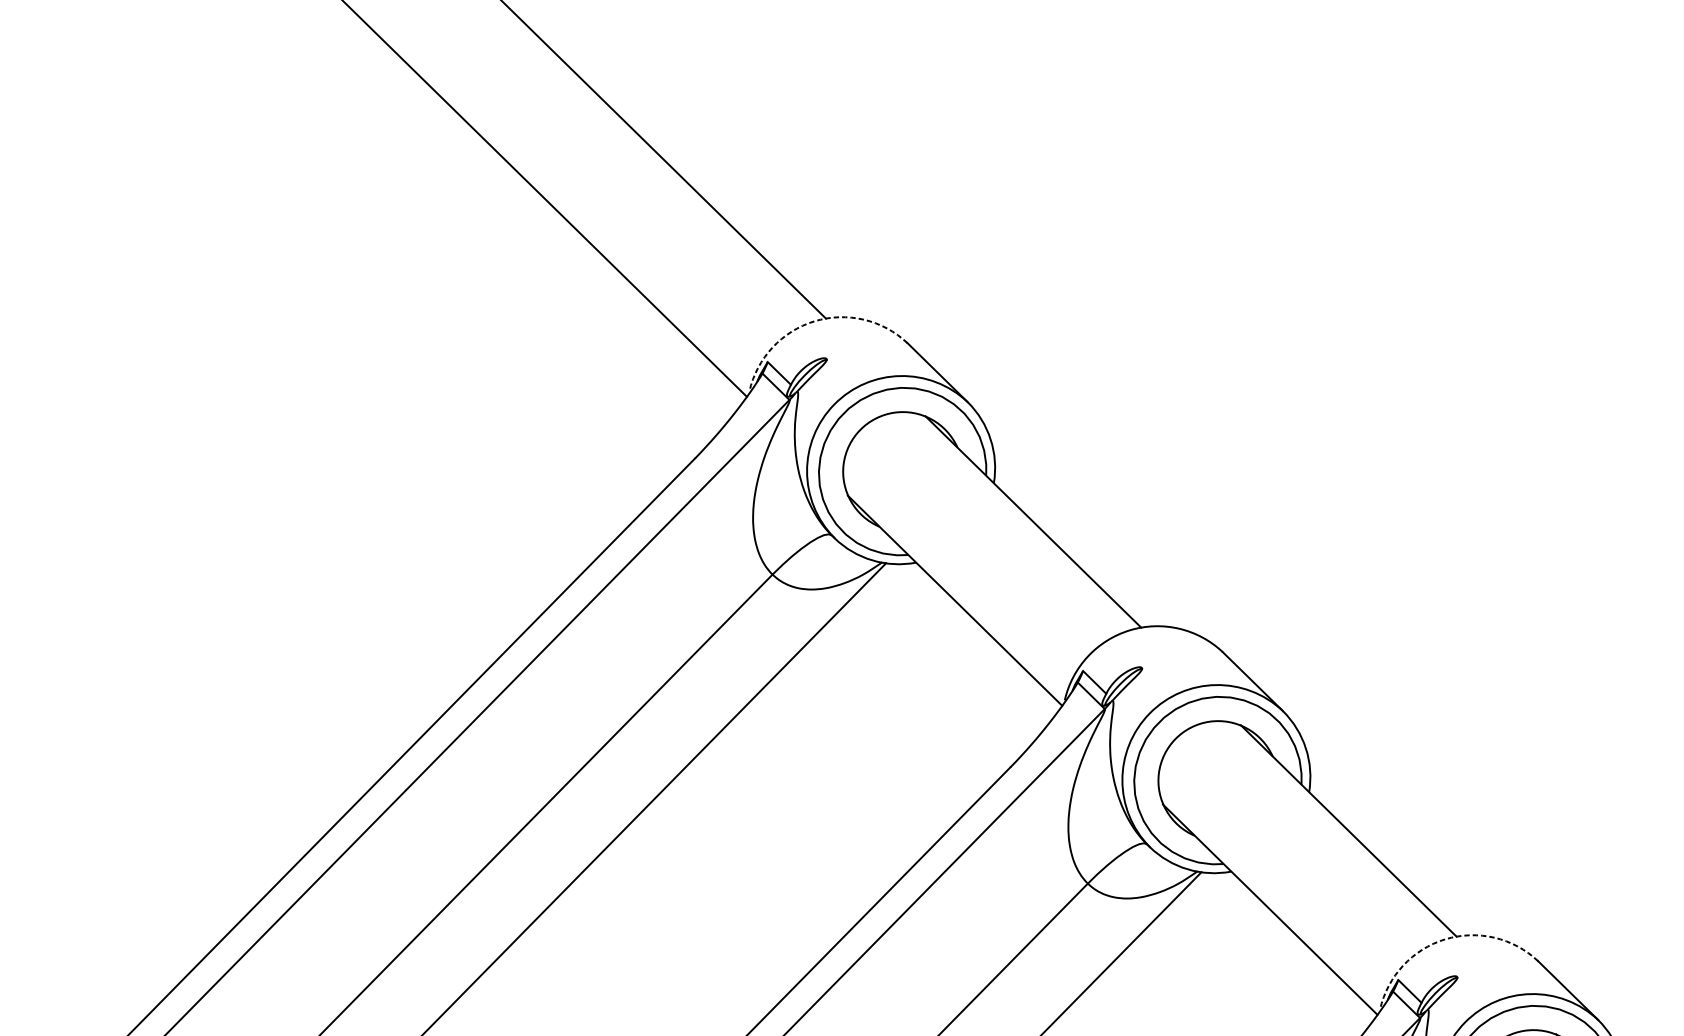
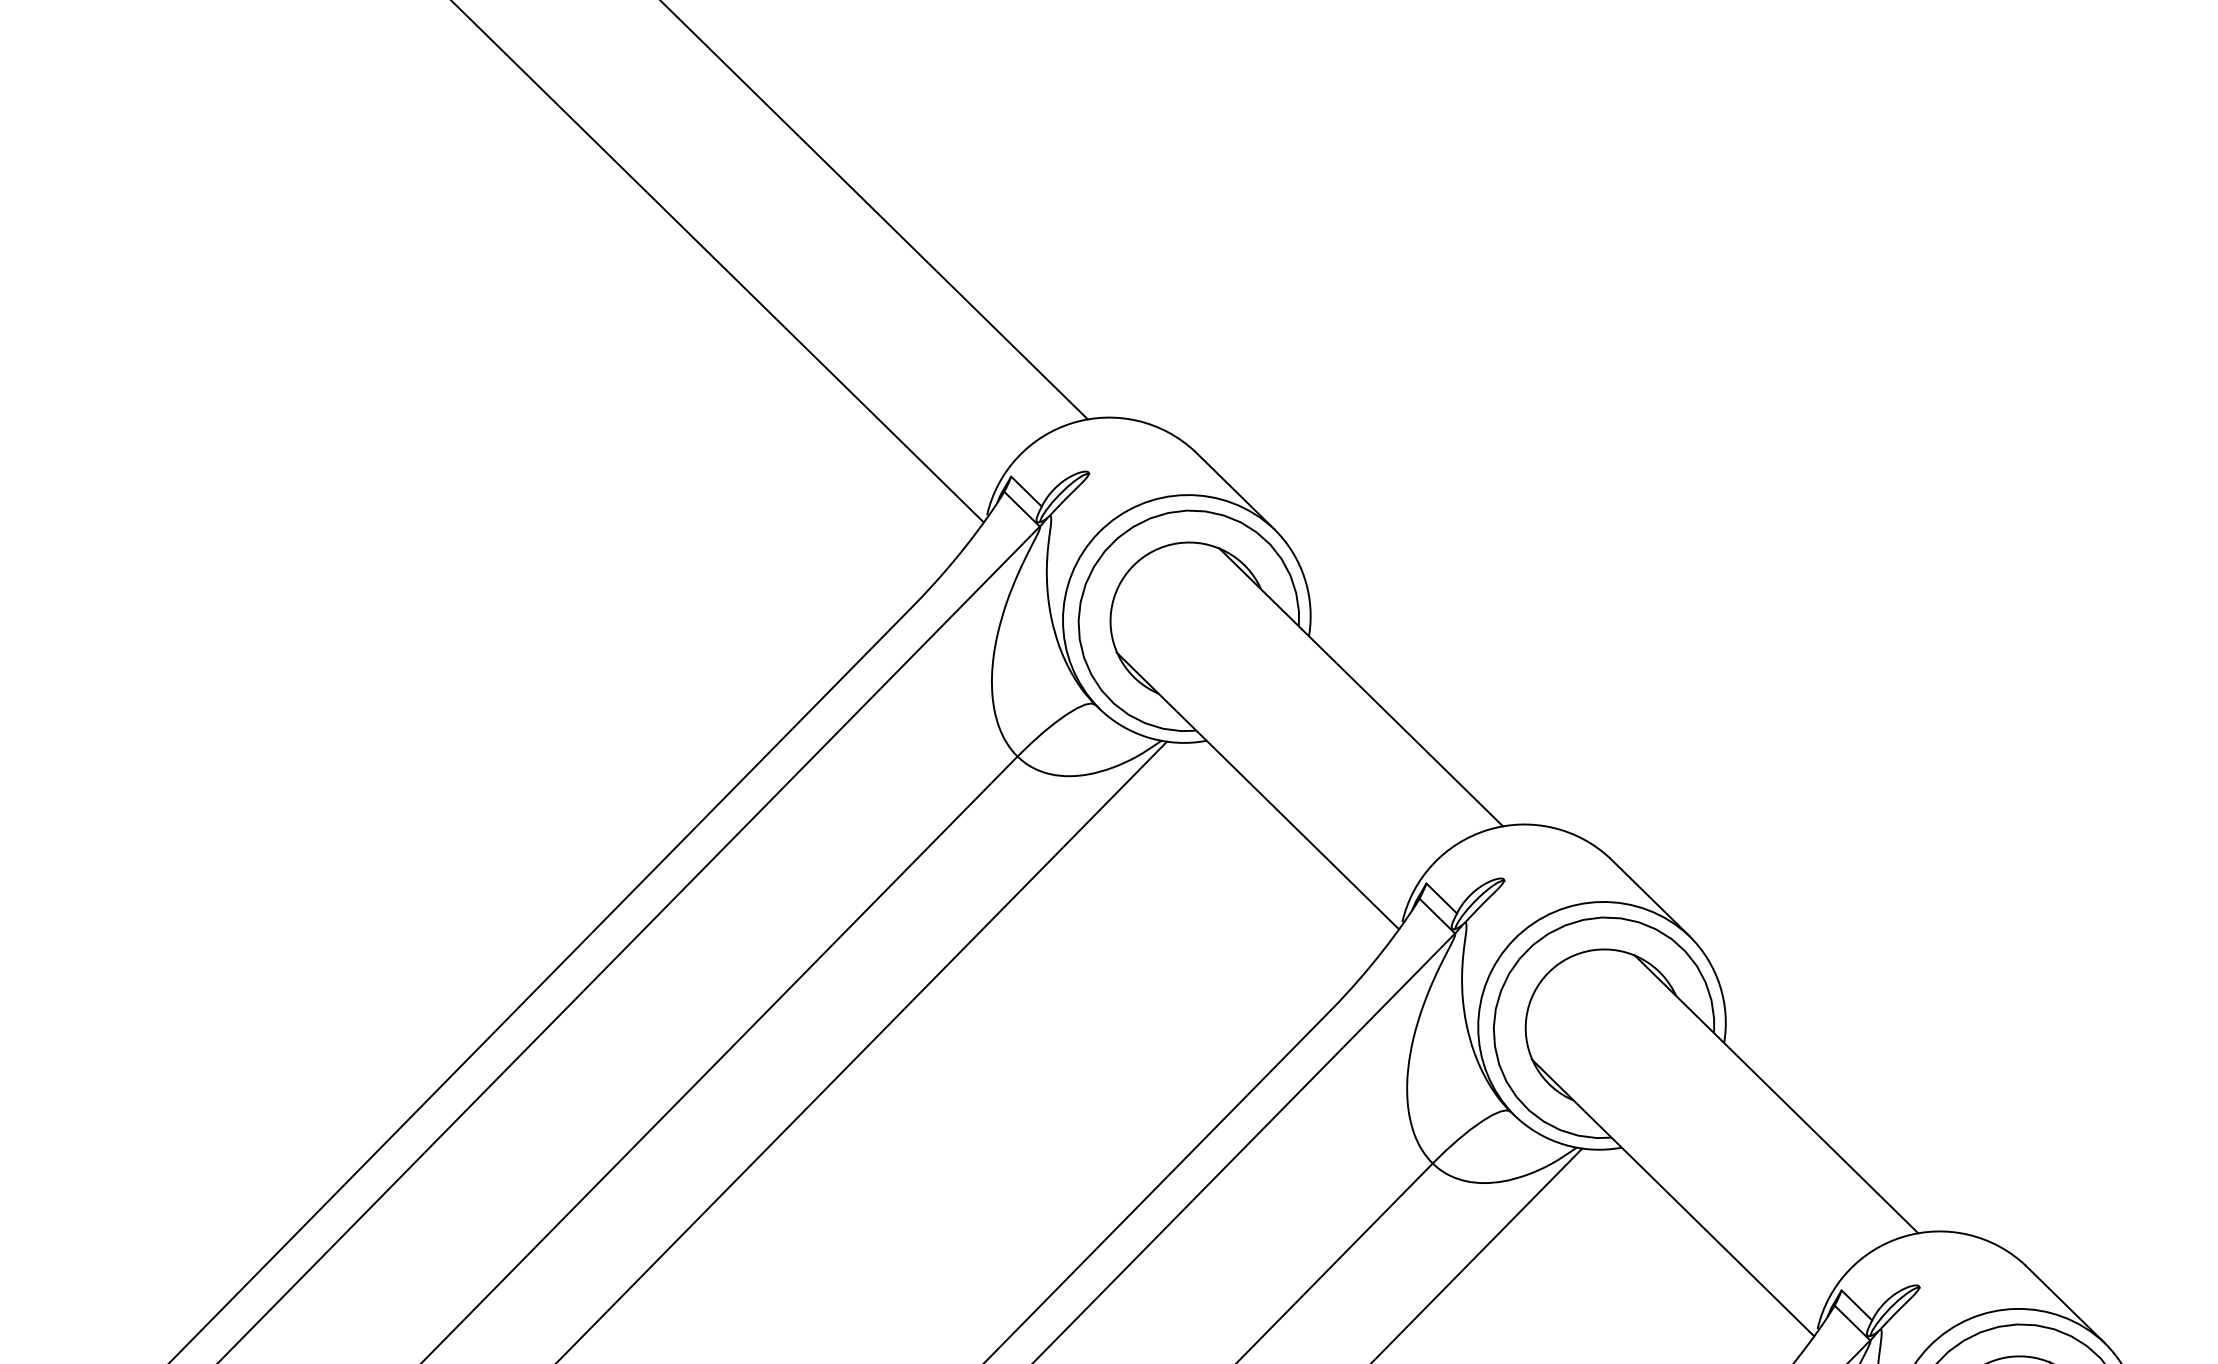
arc: (814, 321) -> (1072, 423), dashed -> solid
arc: (1445, 939) -> (1903, 1236), dashed -> solid

